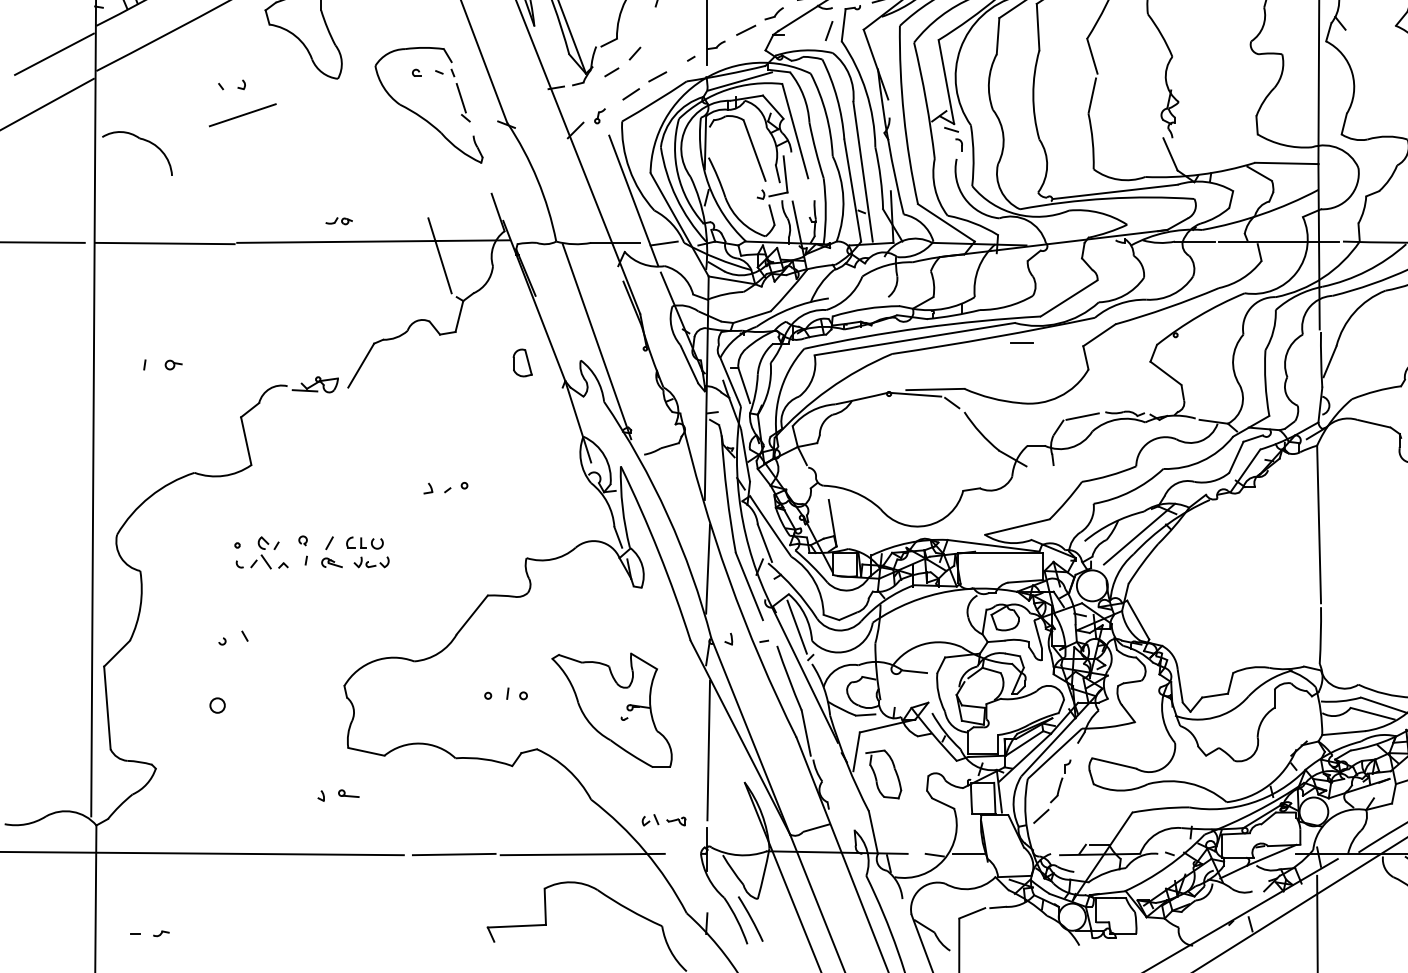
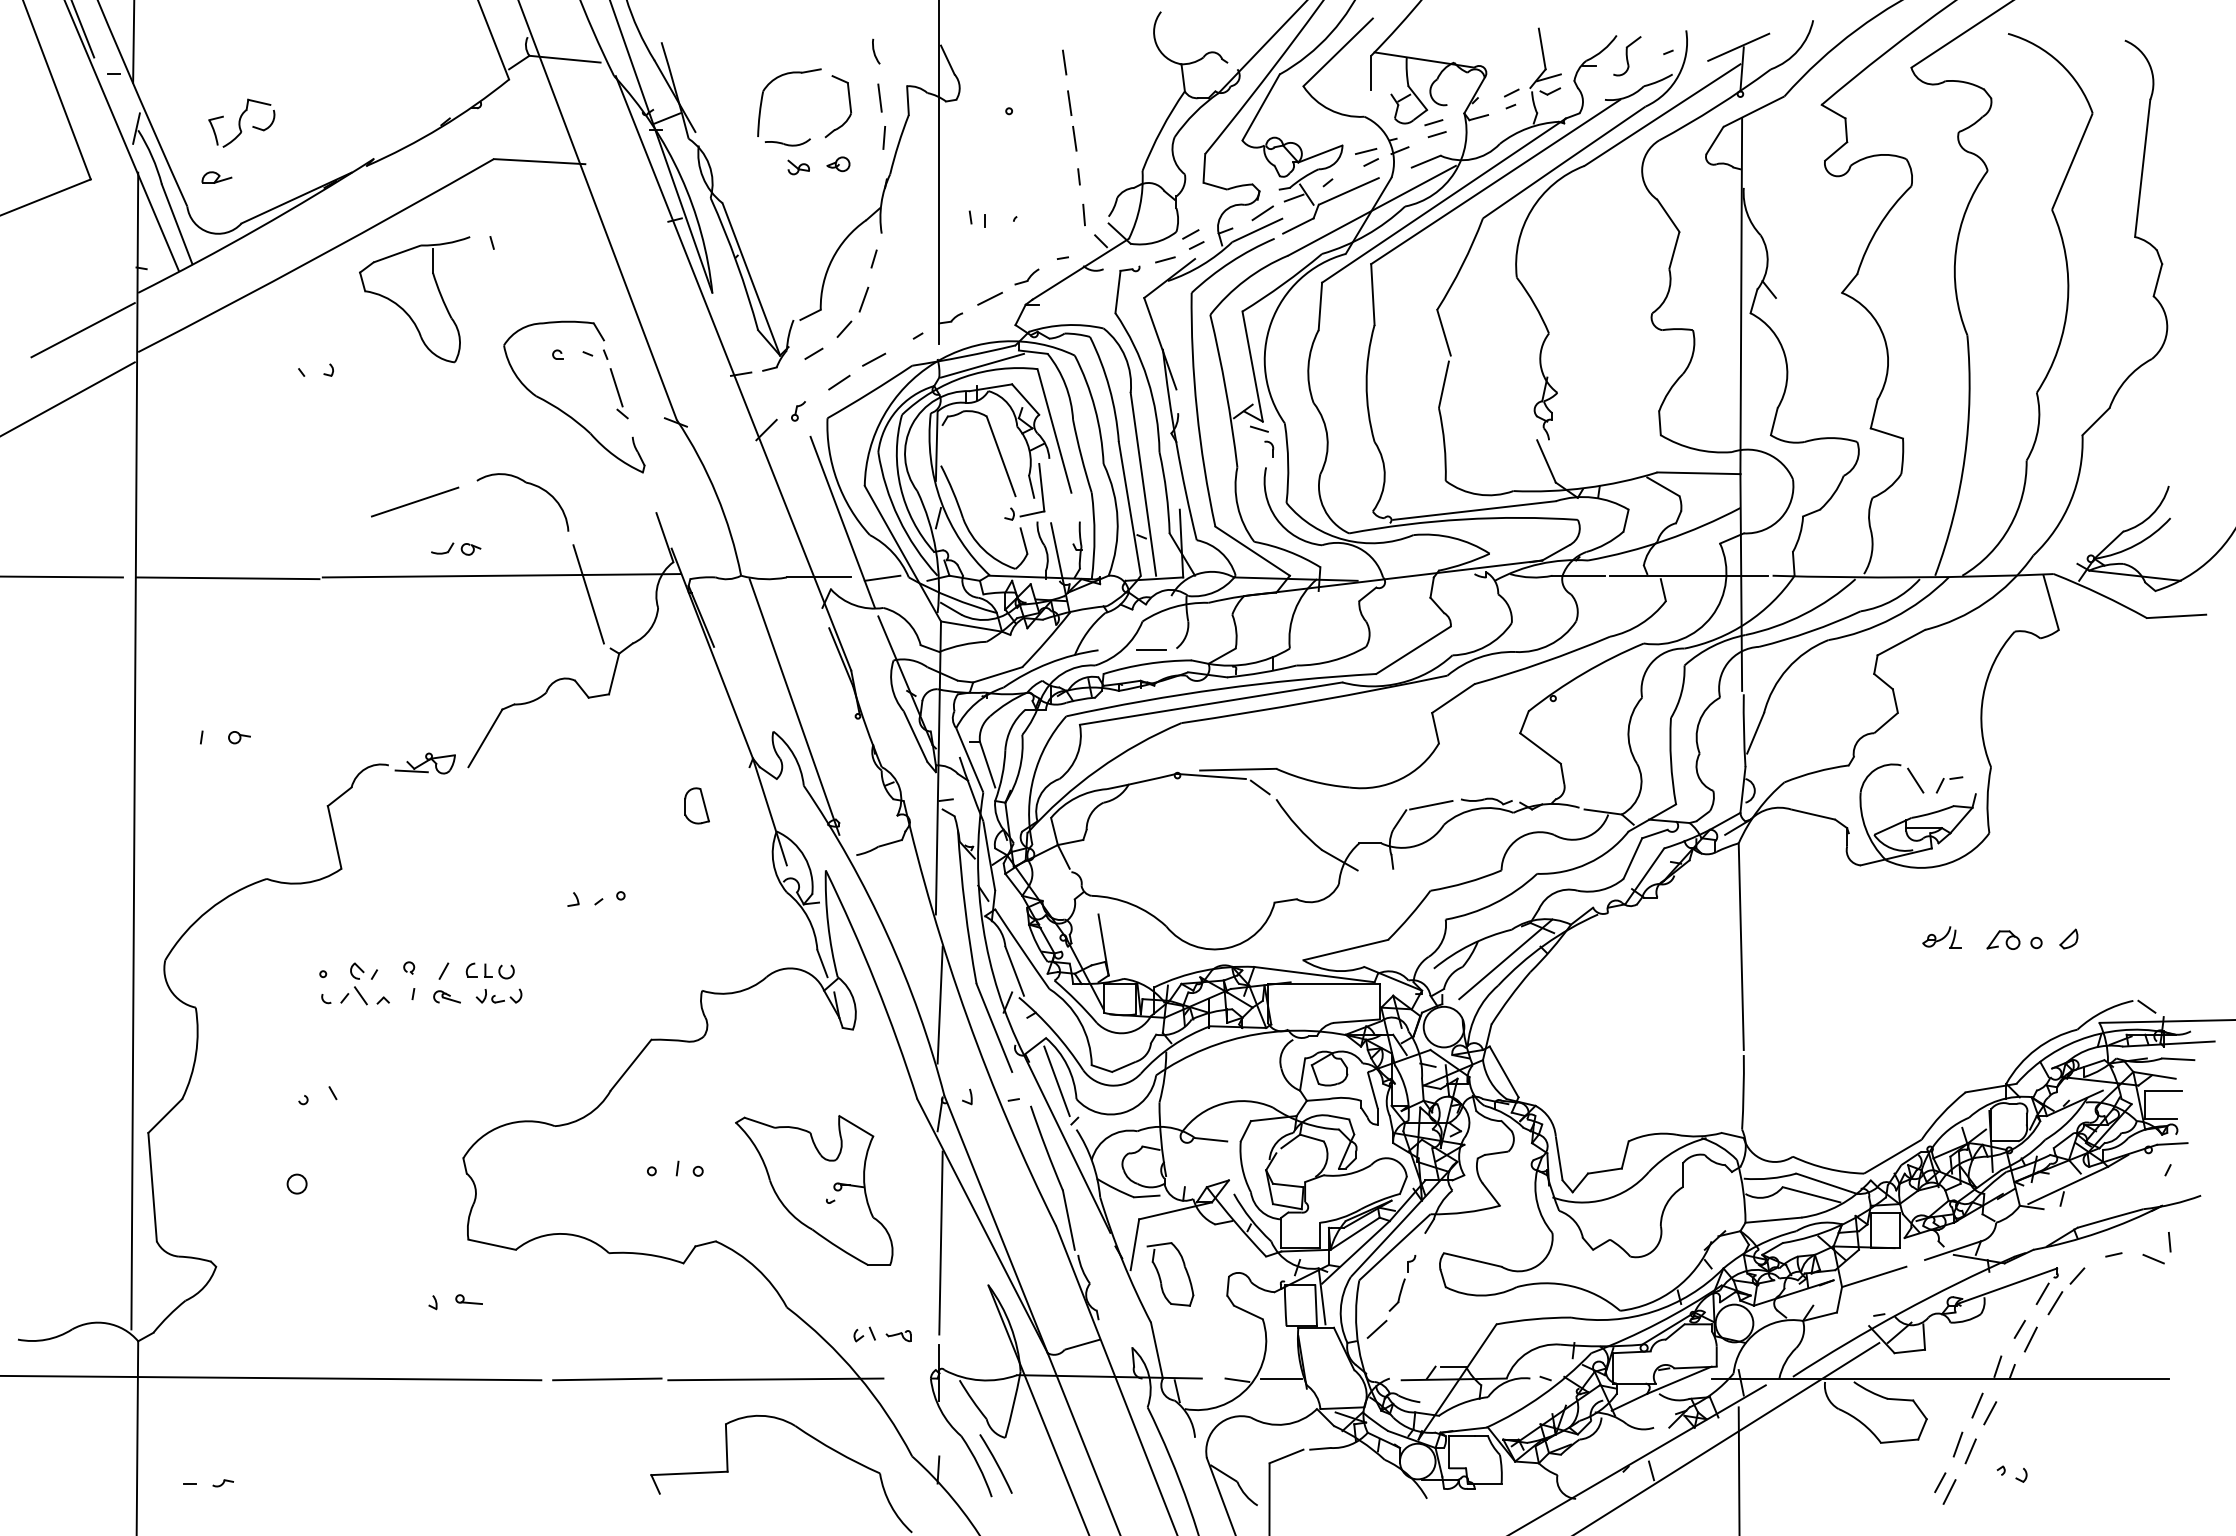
line: (828, 30) -> (863, 299), moved
line: (243, 114) -> (415, 501), moved
part: (141, 139) -> (528, 484), moved
part: (339, 220) -> (456, 548), size x1.43
line: (1021, 342) -> (1151, 649), moved
part: (522, 362) -> (696, 805), moved

